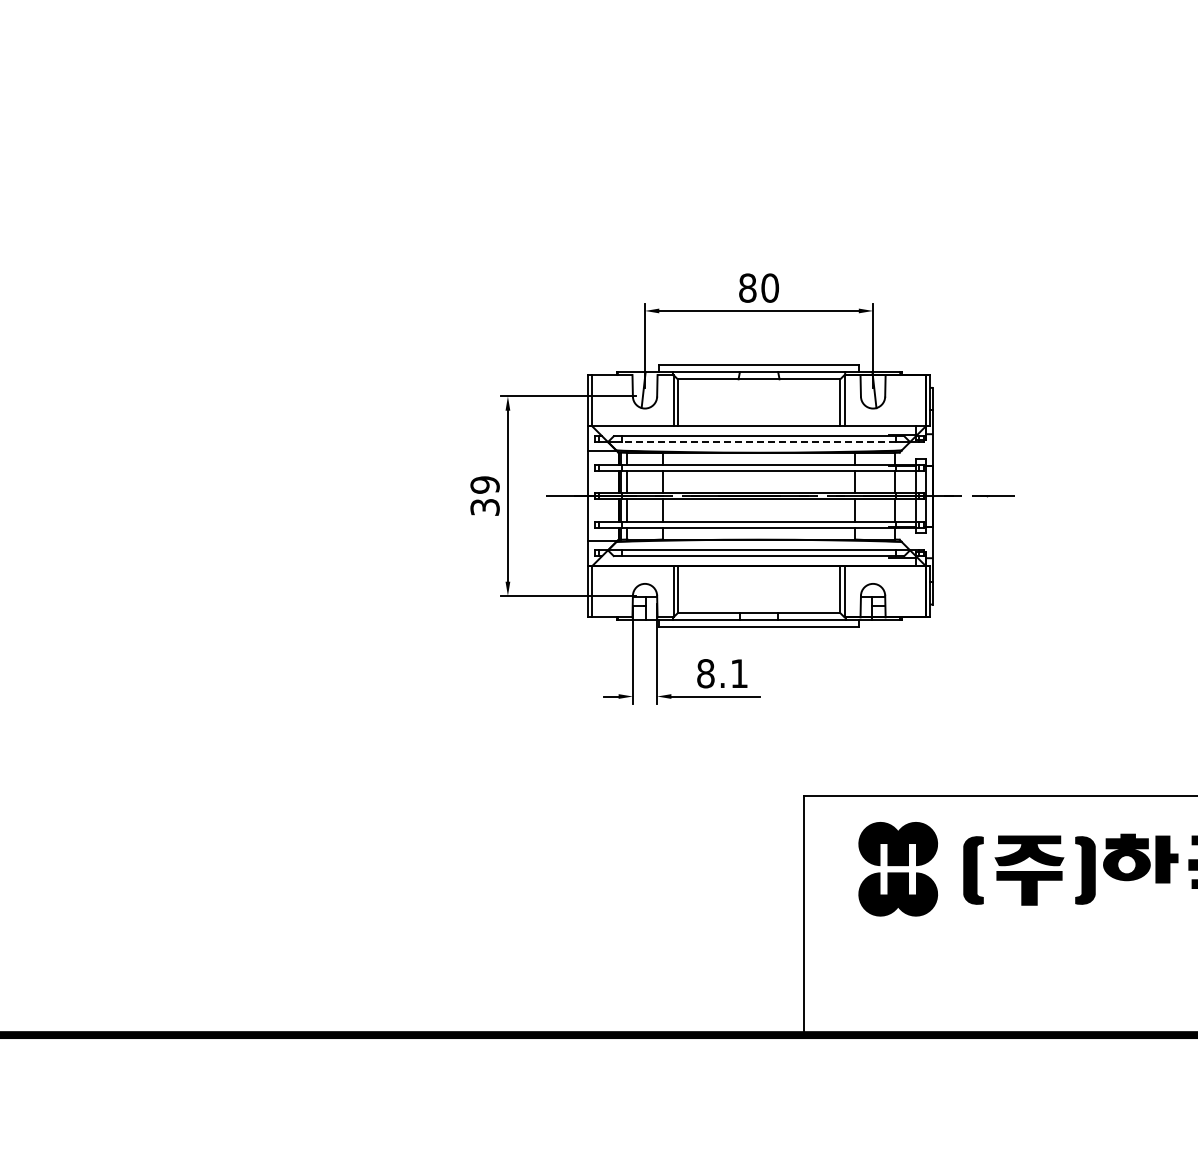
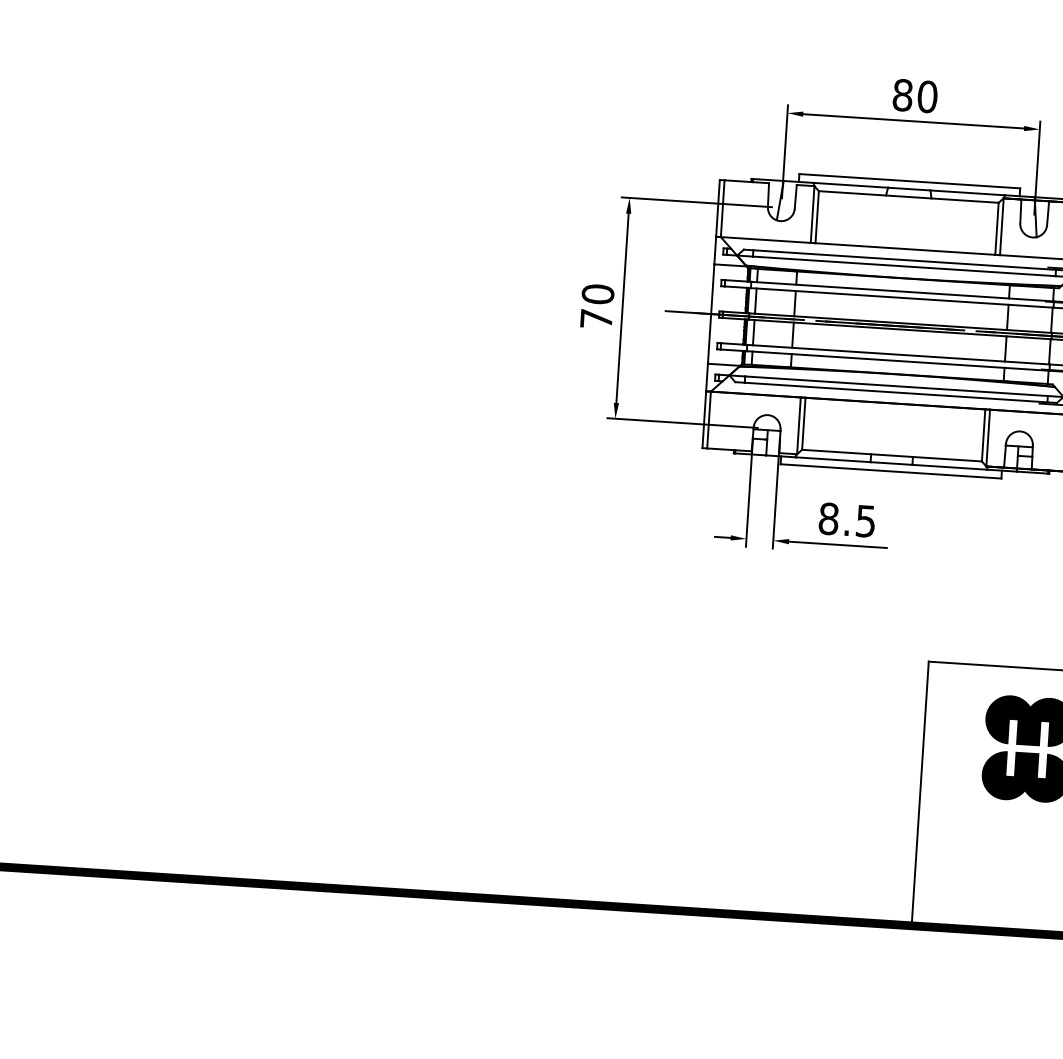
line: (759, 442) -> (904, 266), dashed -> solid
text: (484, 495) -> (596, 305), 39 -> 70
text: (739, 673) -> (866, 521), 8.1 -> 8.5

